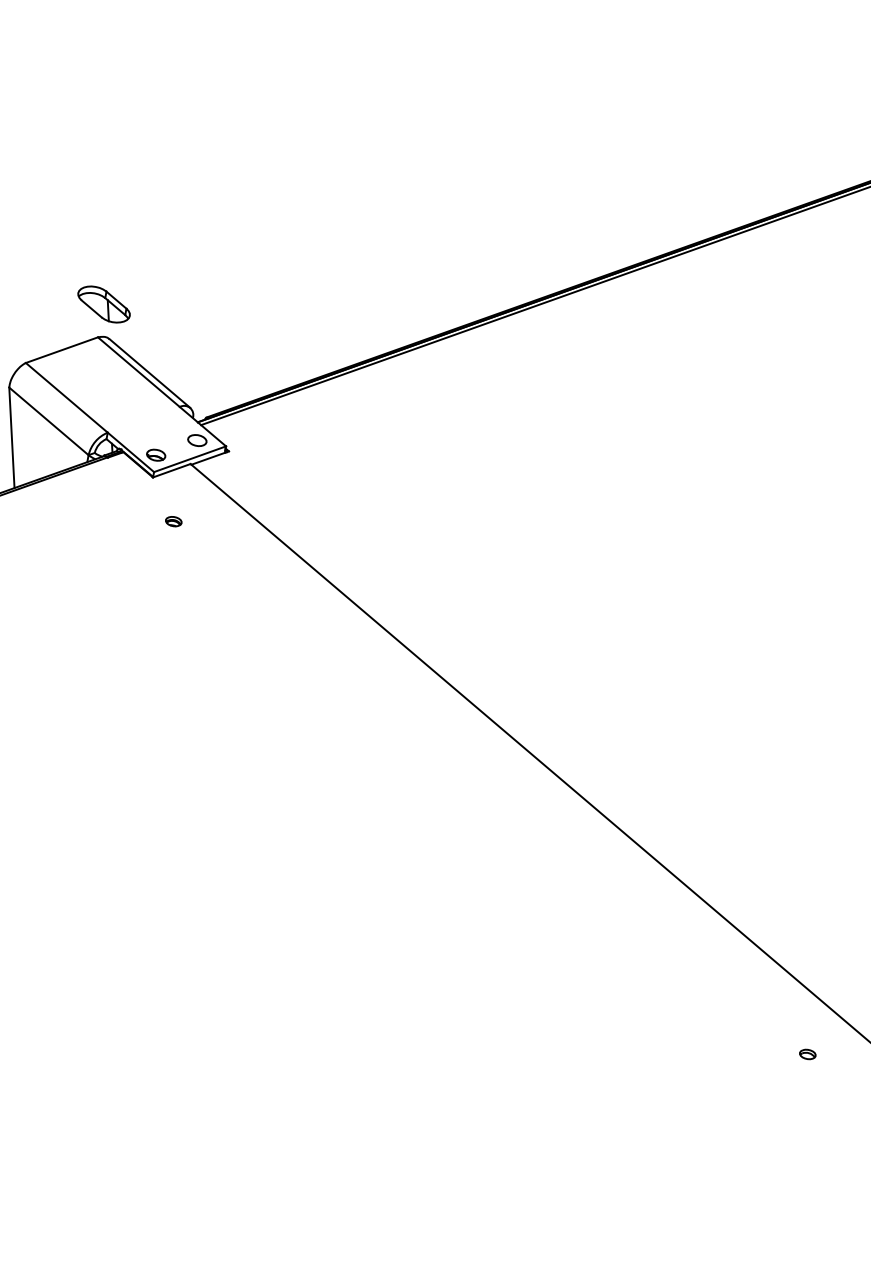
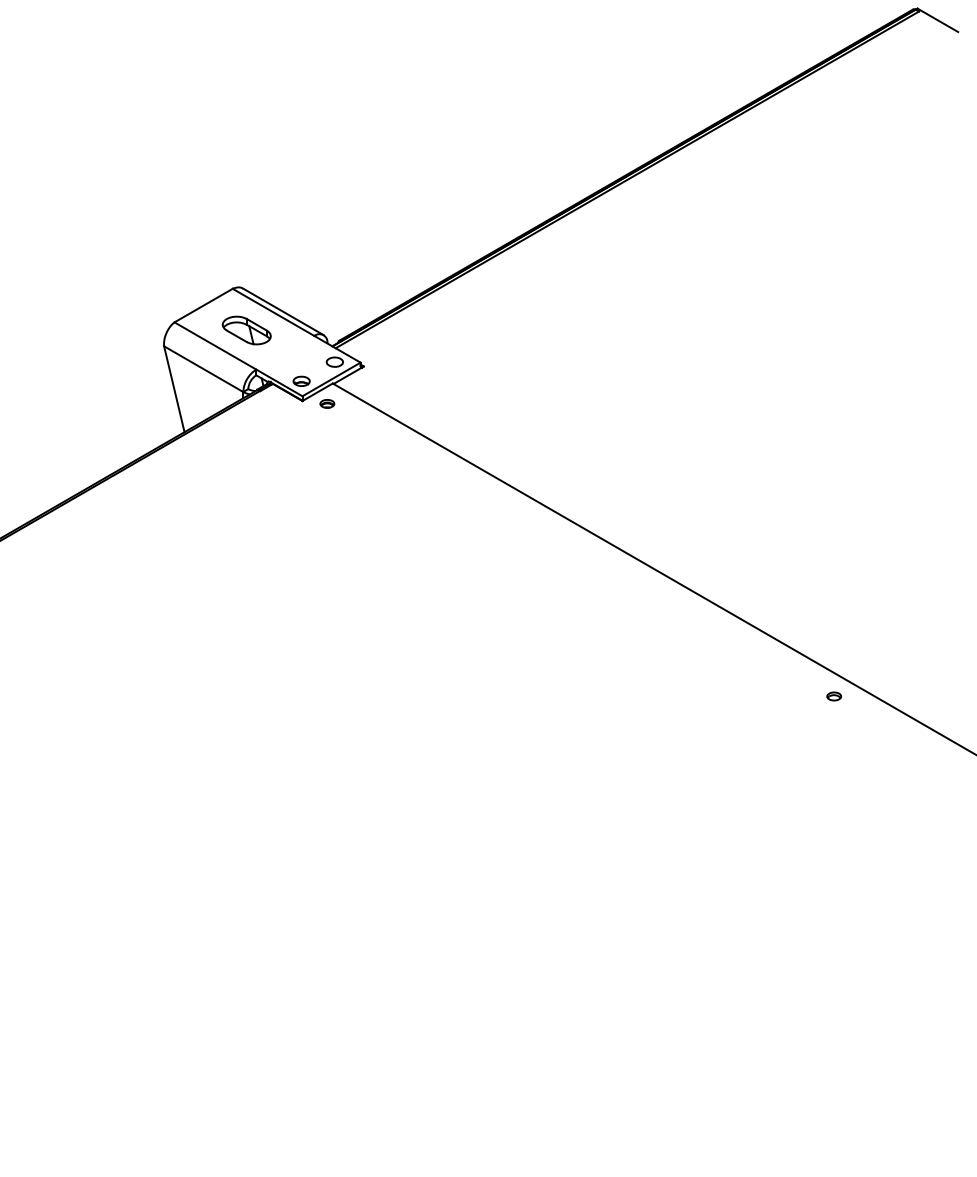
part: (103, 304) -> (246, 330), moved
part: (174, 521) -> (327, 403), moved
part: (808, 1054) -> (834, 696), moved

